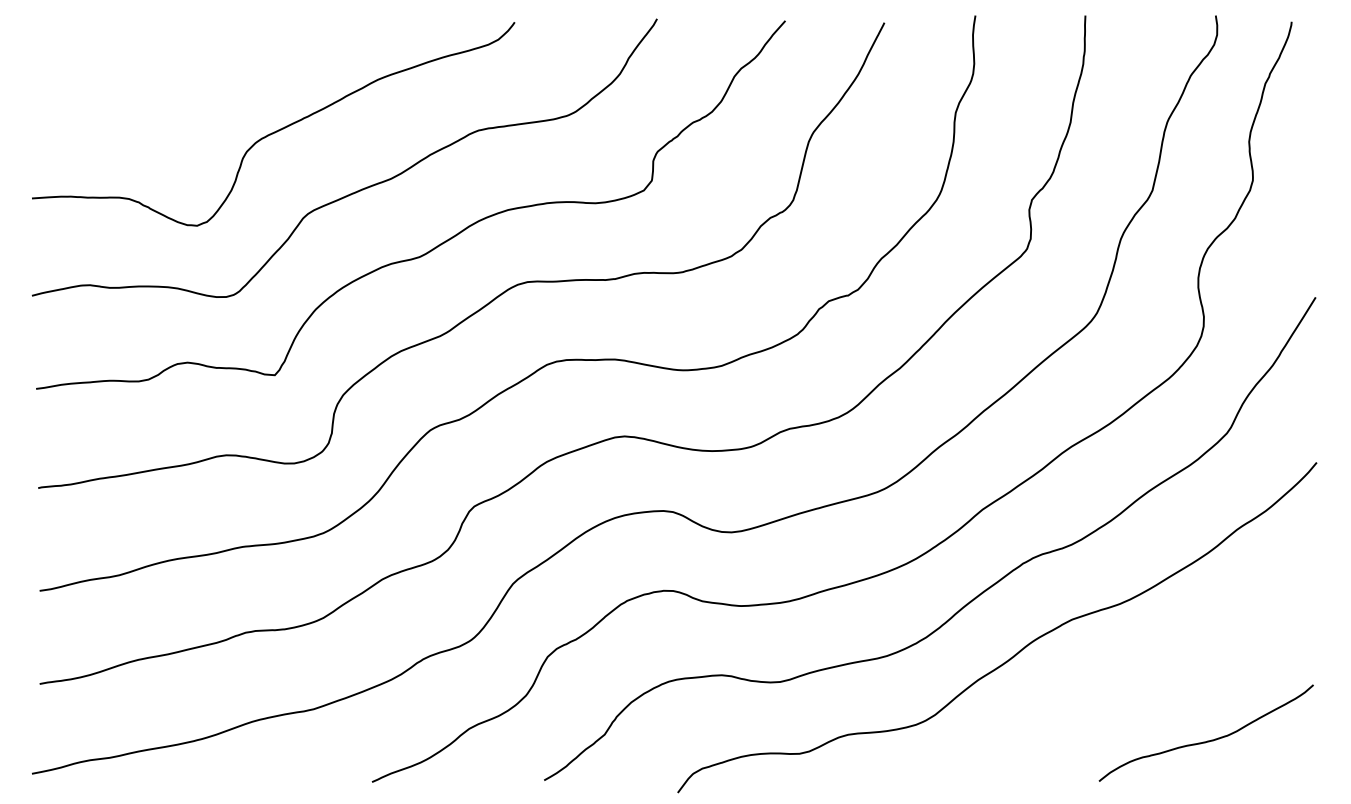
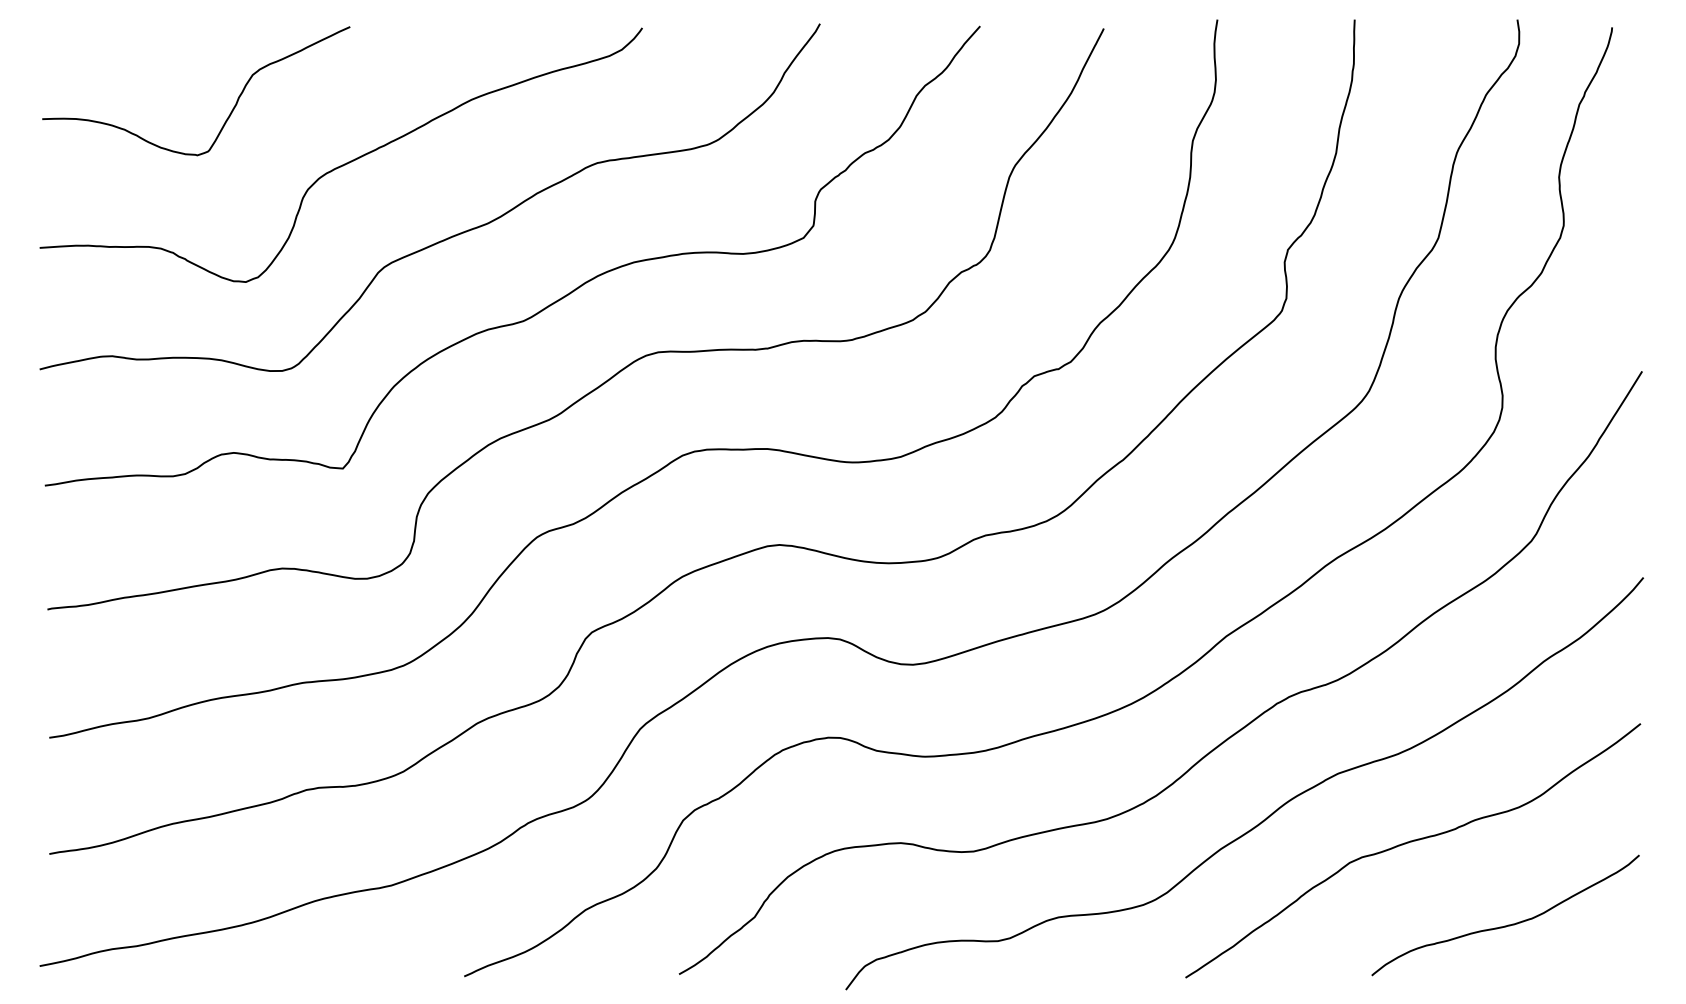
curve: (186, 86) -> (232, 108), added
curve: (1130, 674) -> (1411, 842), added

